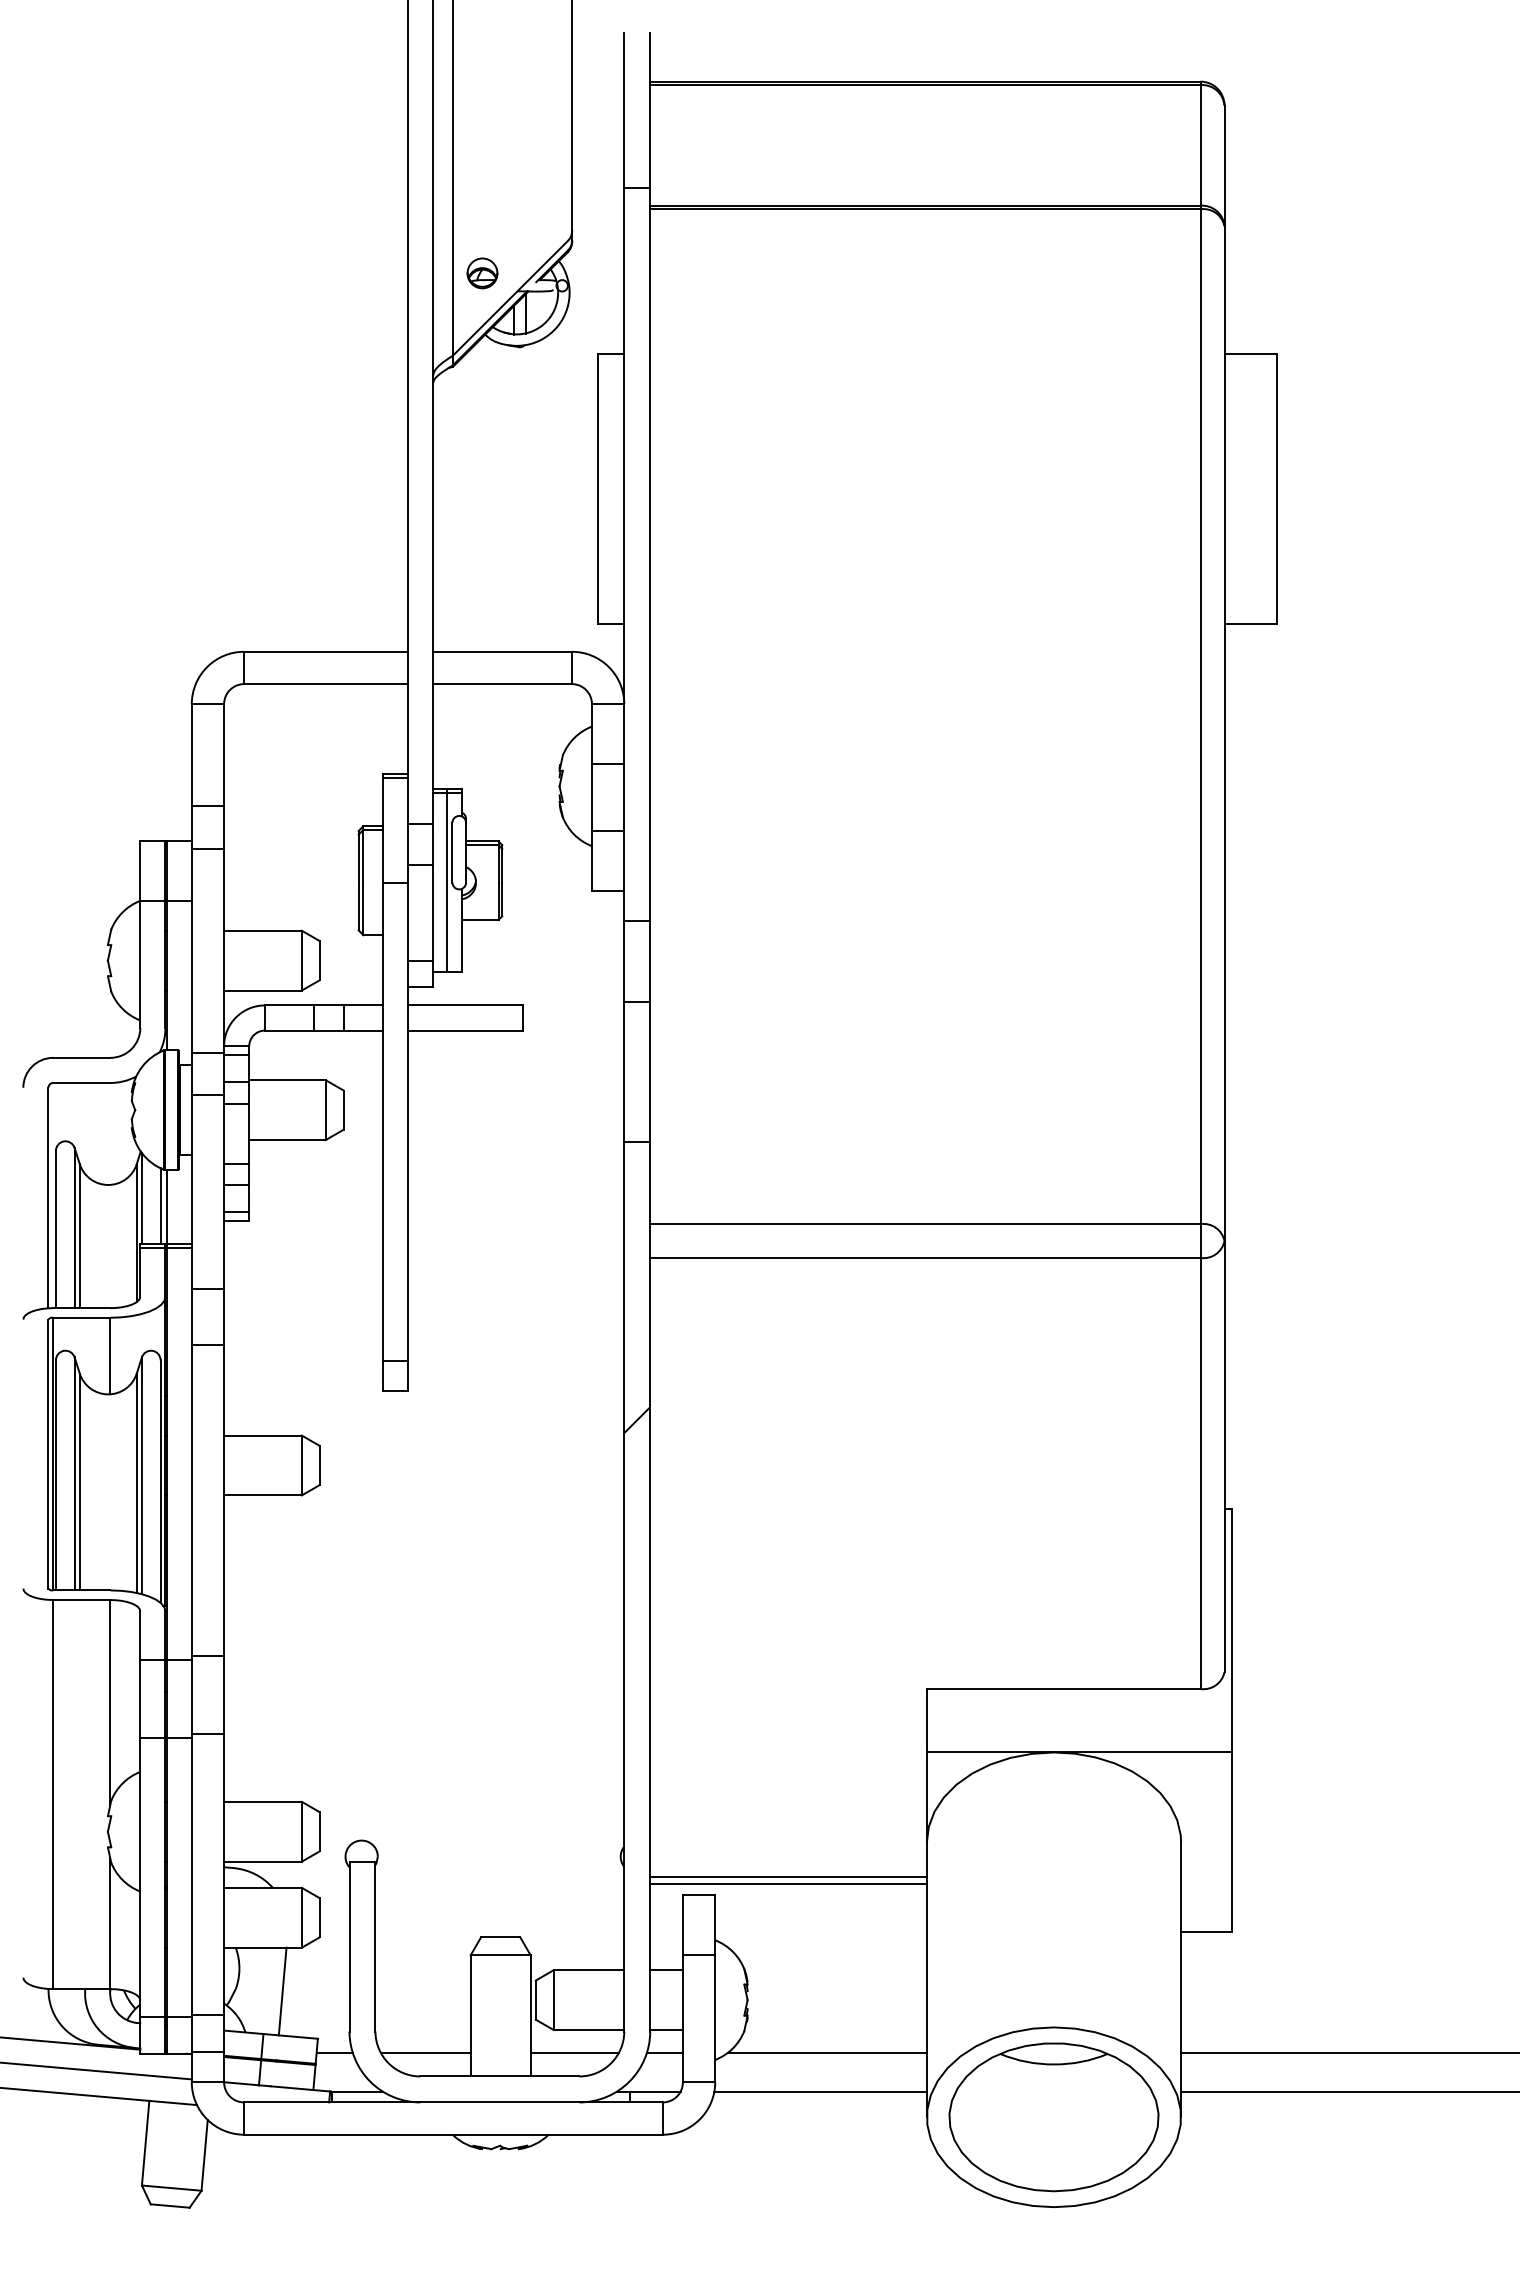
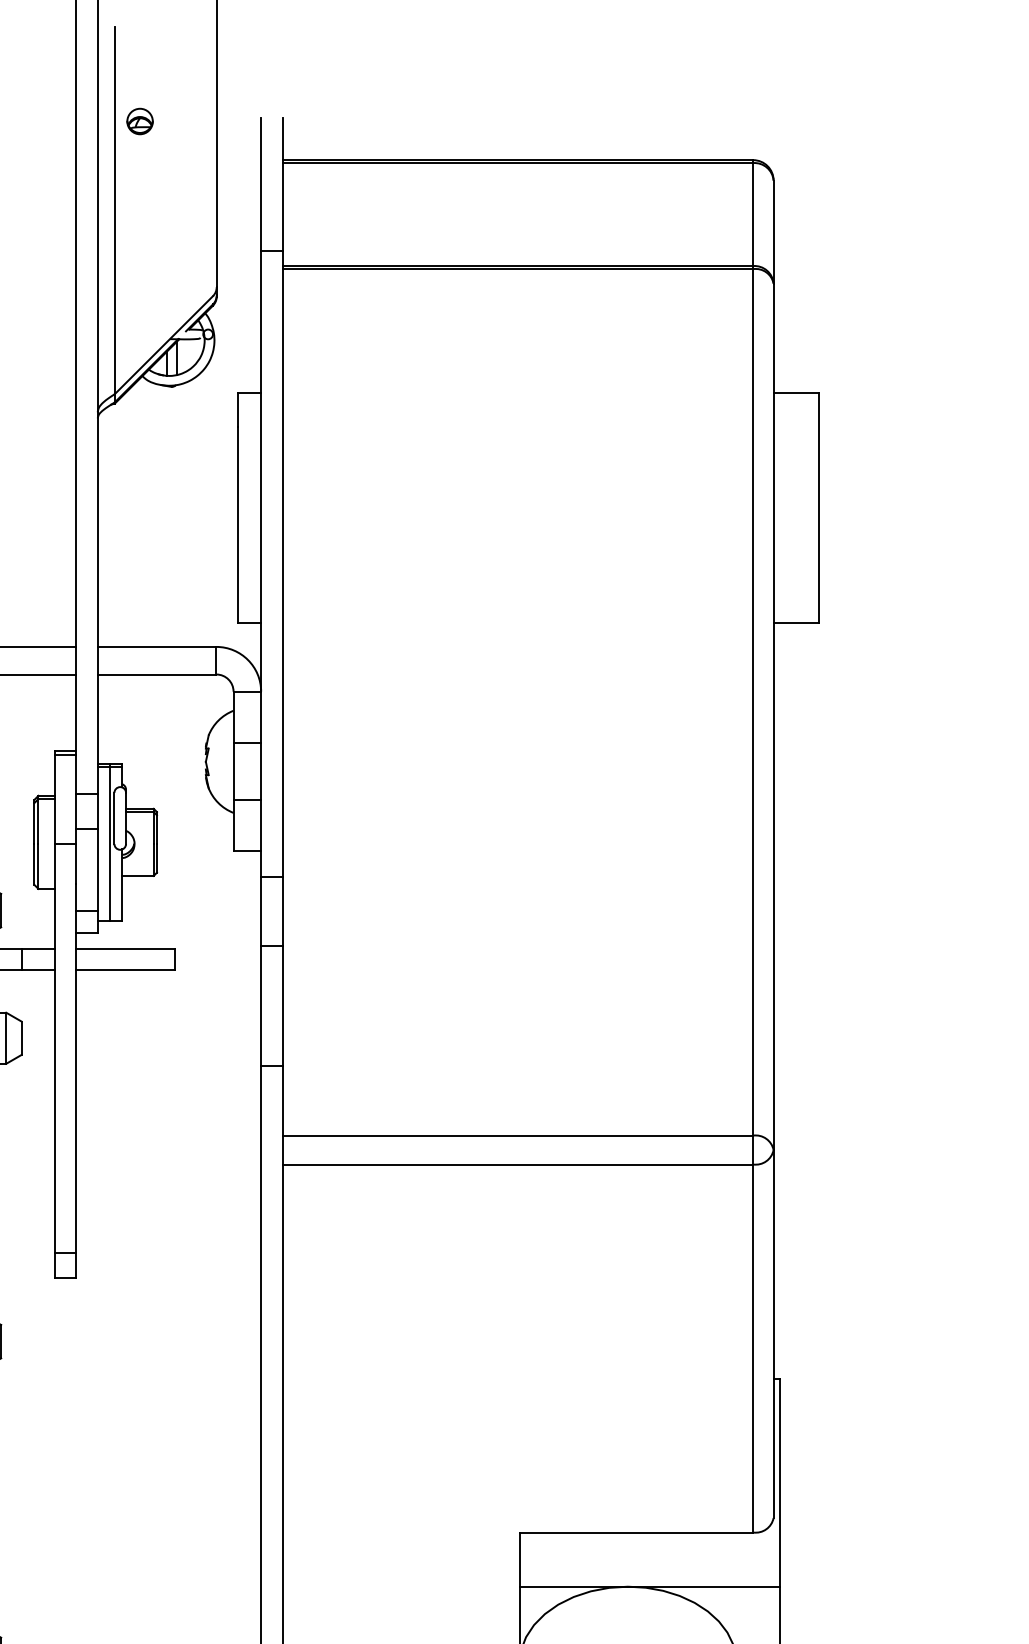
part: (482, 273) -> (140, 121), moved
hatch: (637, 1420) -> (272, 1303), removed

